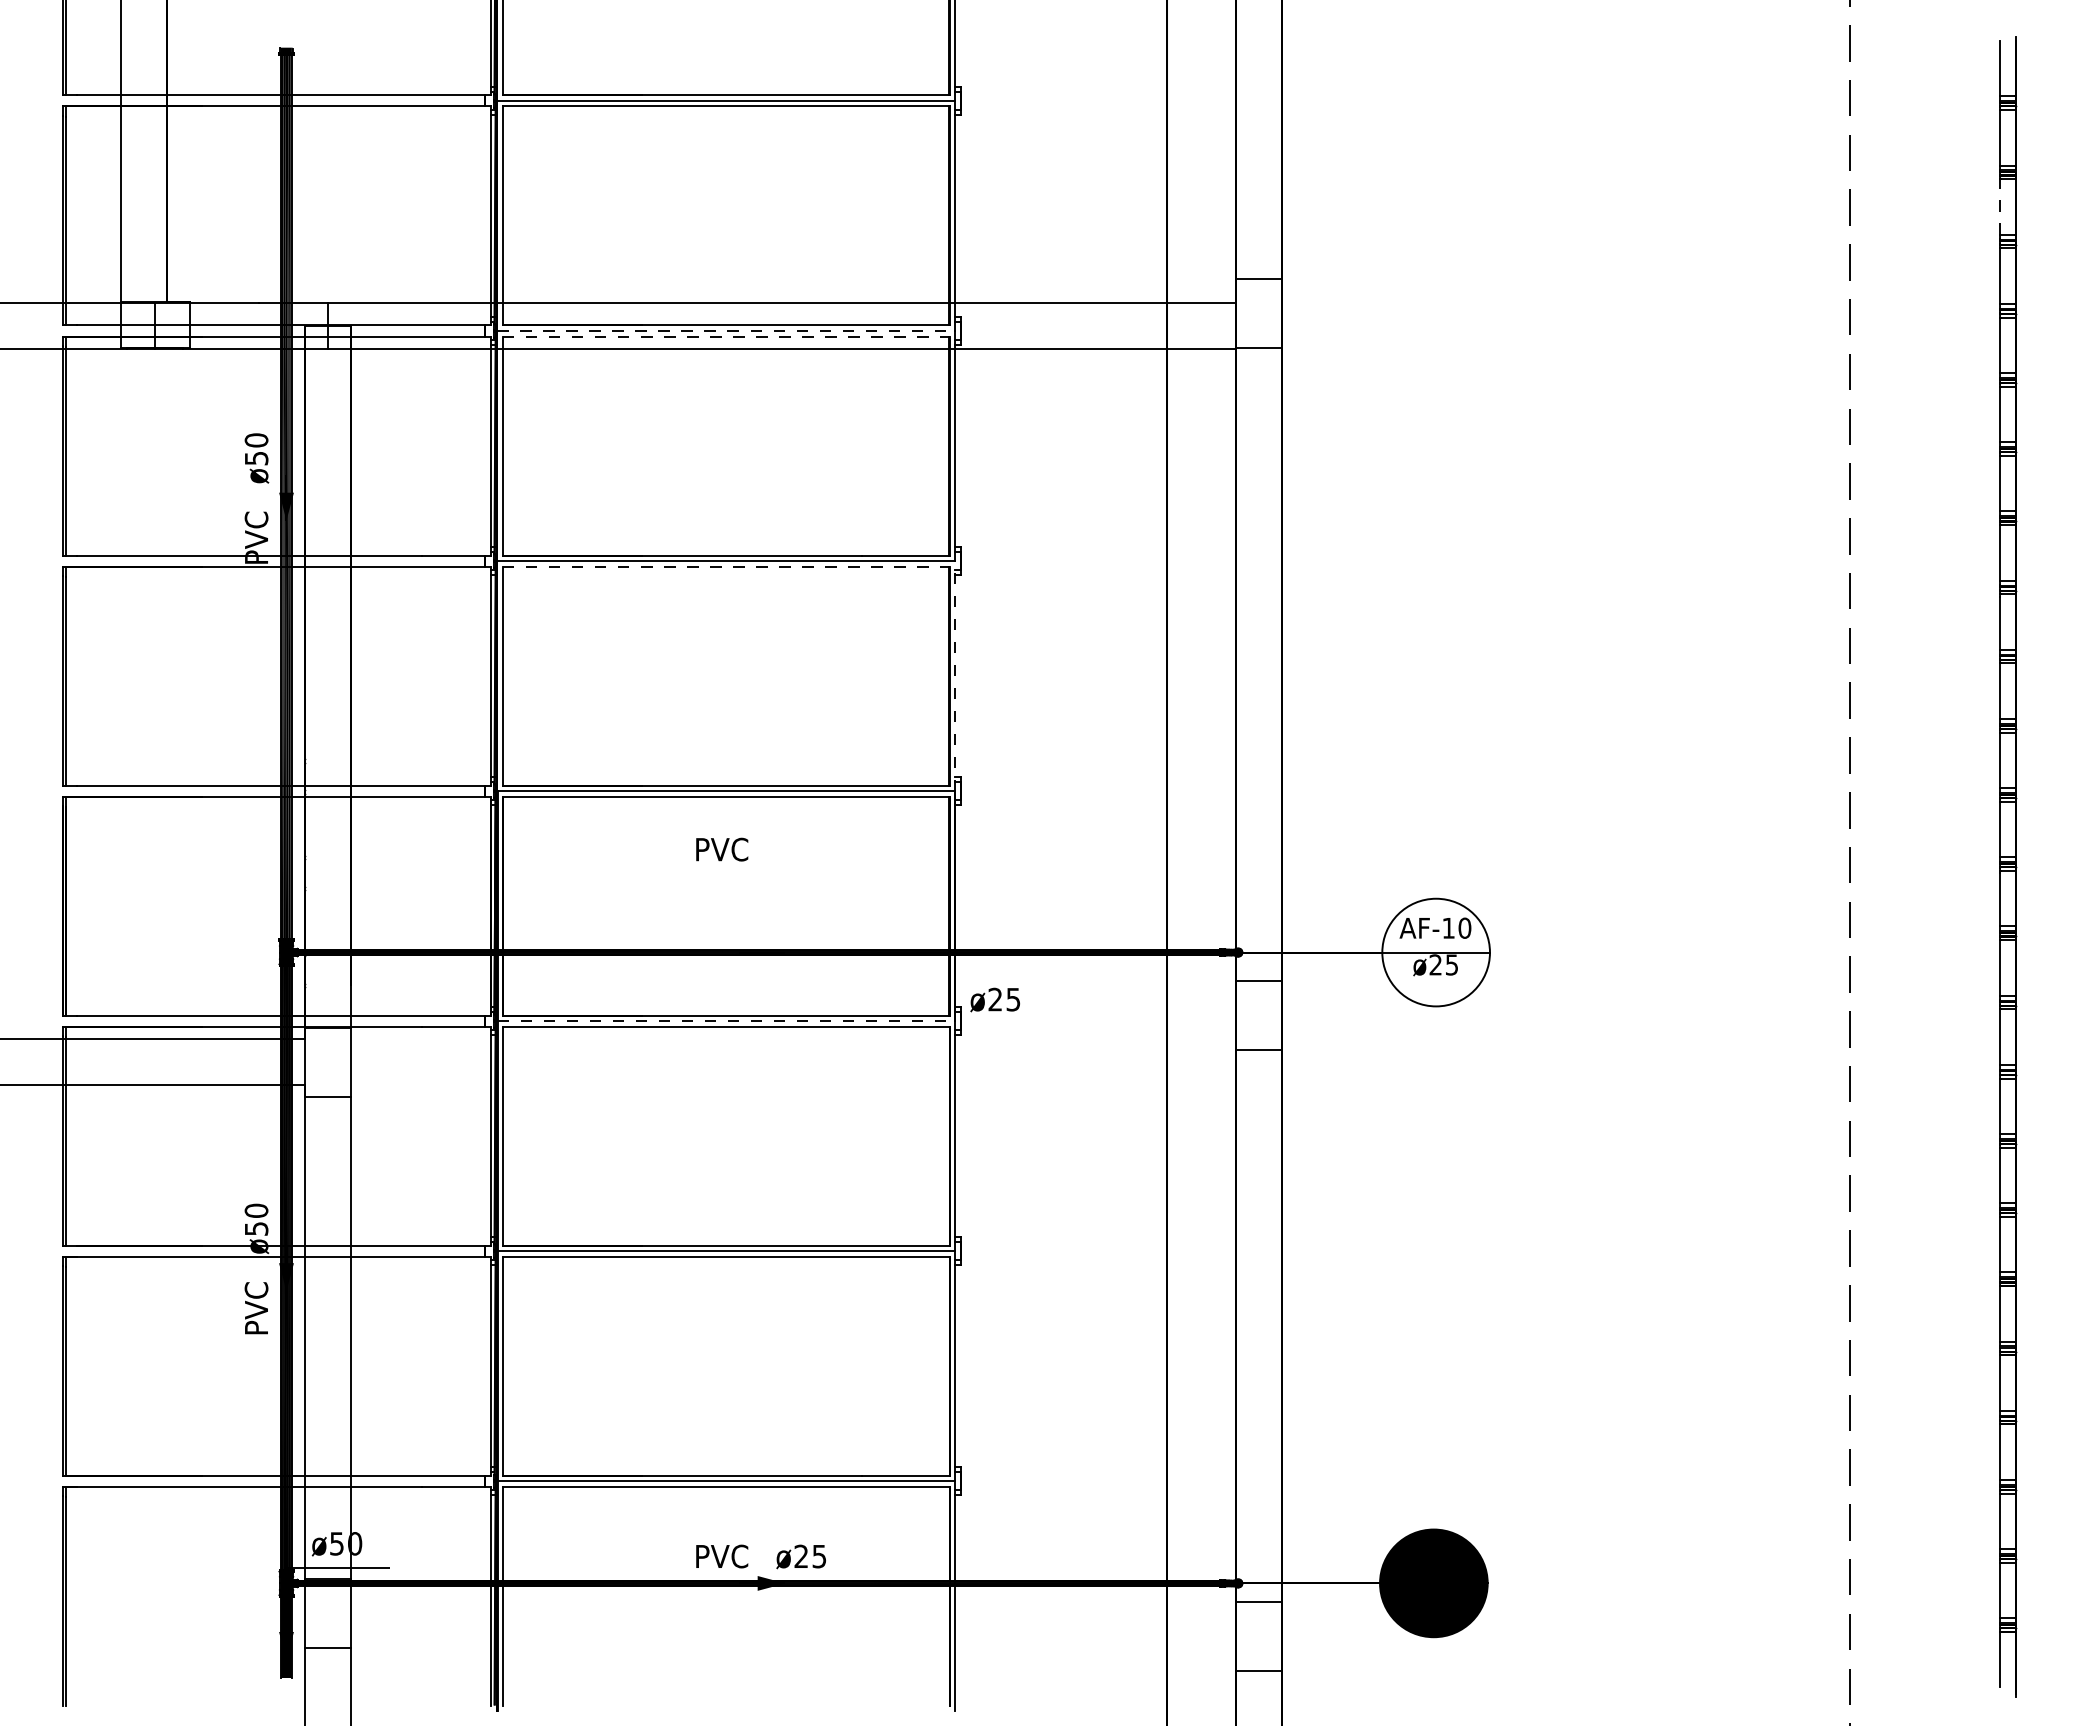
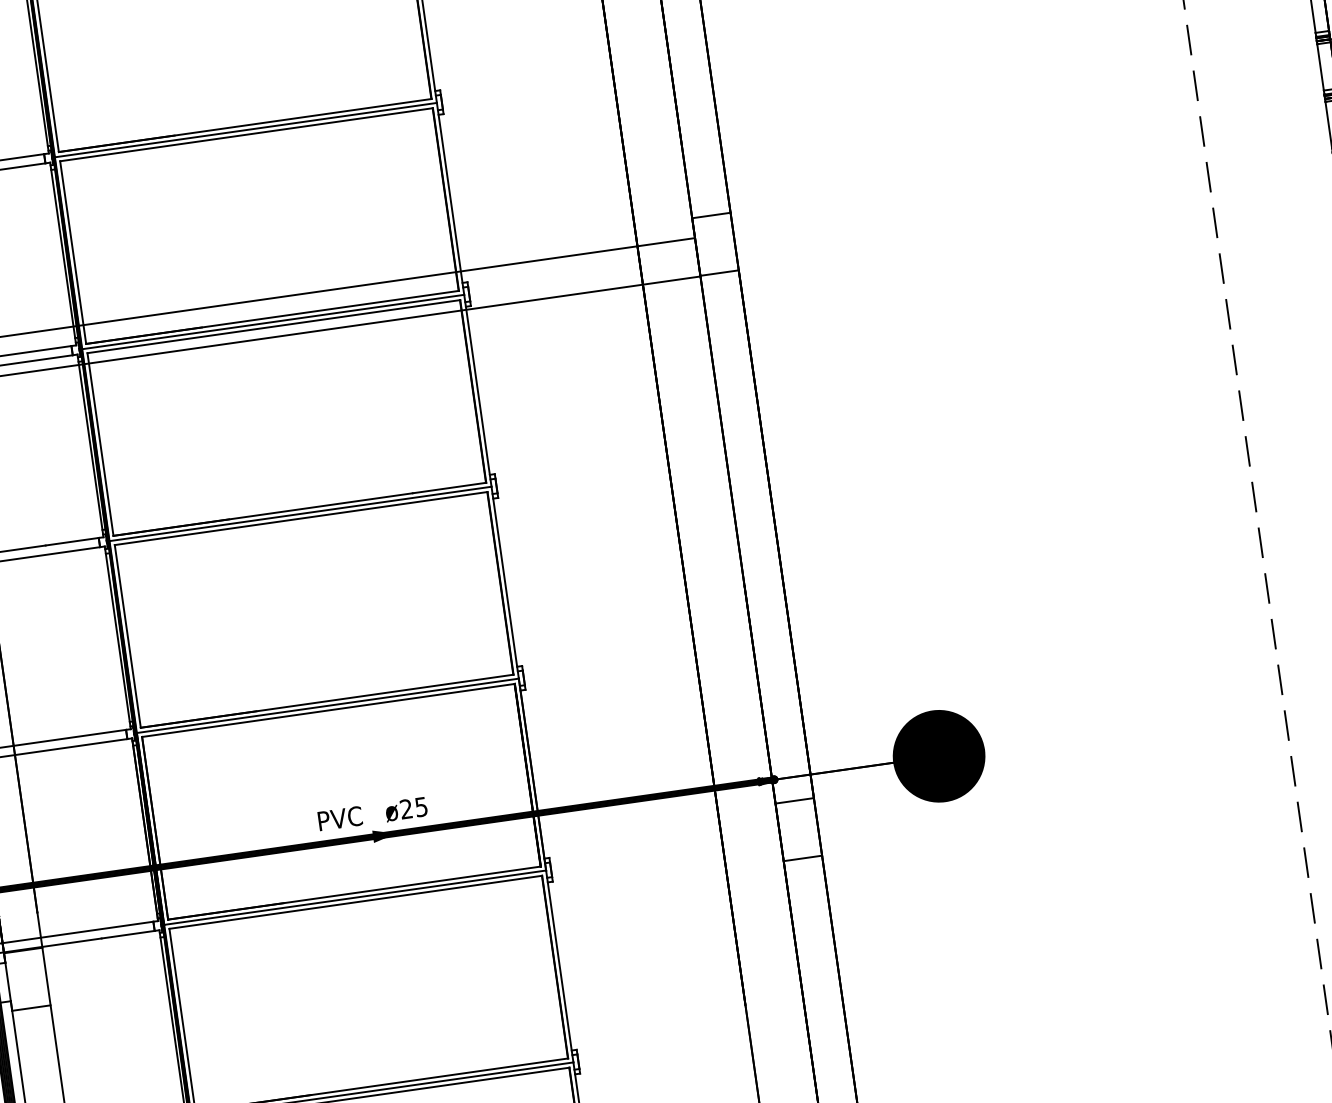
line: (1999, 206) -> (1320, 67), dashed -> solid
line: (726, 330) -> (273, 321), dashed -> solid
line: (726, 336) -> (273, 326), dashed -> solid
line: (726, 566) -> (301, 518), dashed -> solid
line: (955, 675) -> (505, 582), dashed -> solid
text: (722, 849) -> (340, 818), moved
fill: (771, 952) -> (384, 835), added
fill: (1435, 952) -> (938, 756), added
text: (994, 999) -> (405, 809), moved
line: (726, 1021) -> (355, 898), dashed -> solid

